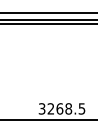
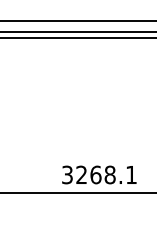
text: (81, 108) -> (130, 174), 3268.5 -> 3268.1

